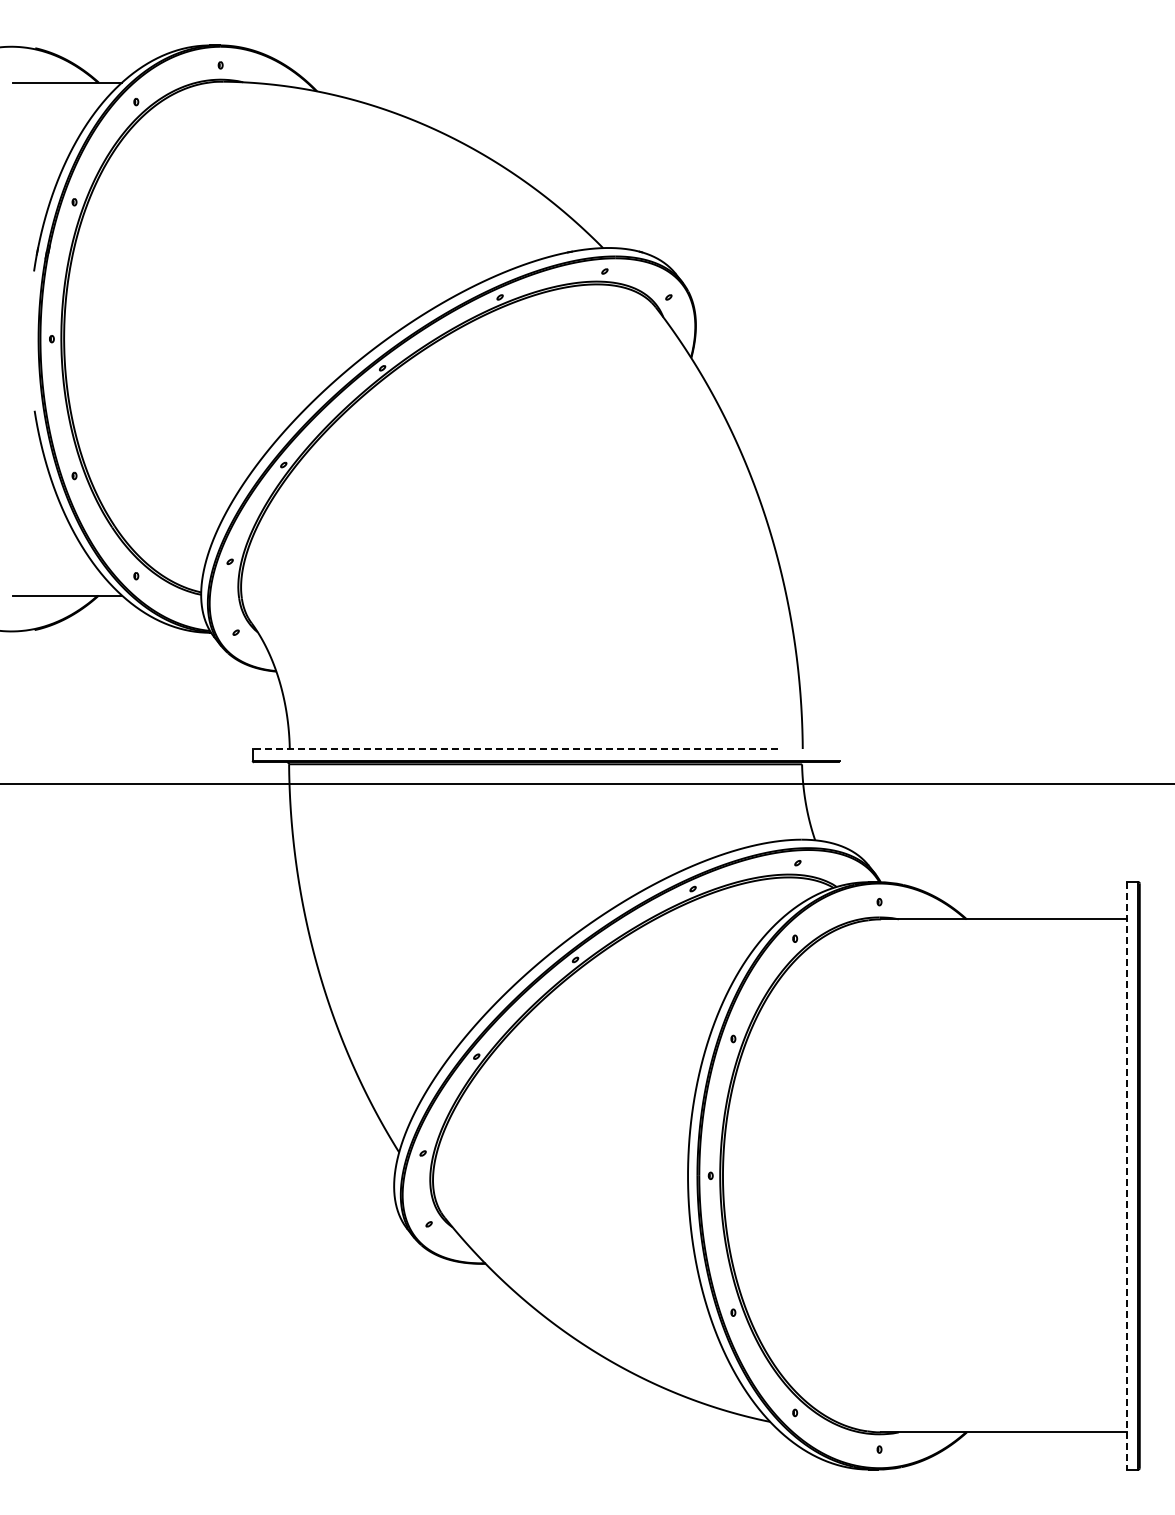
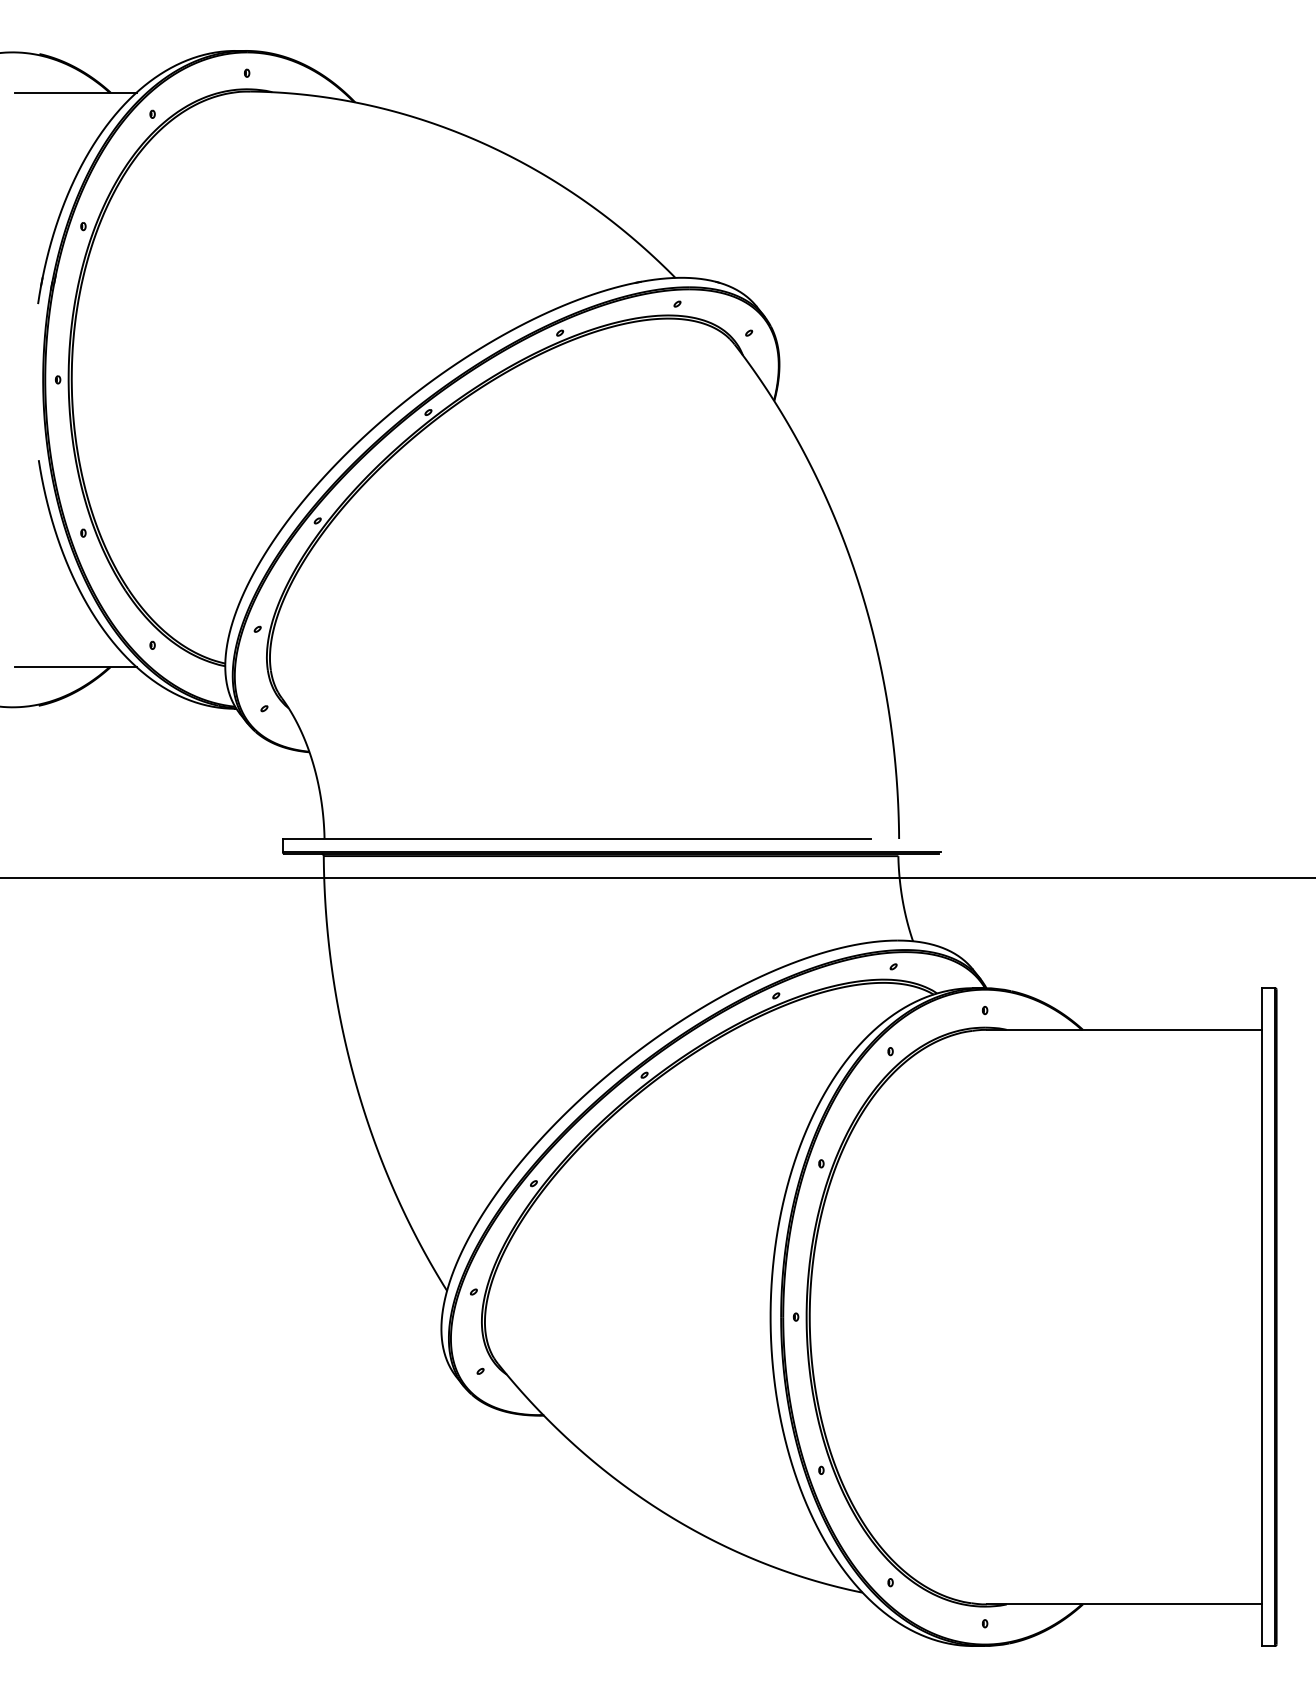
line: (514, 749) -> (576, 839), dashed -> solid
line: (1126, 1175) -> (1261, 1316), dashed -> solid

